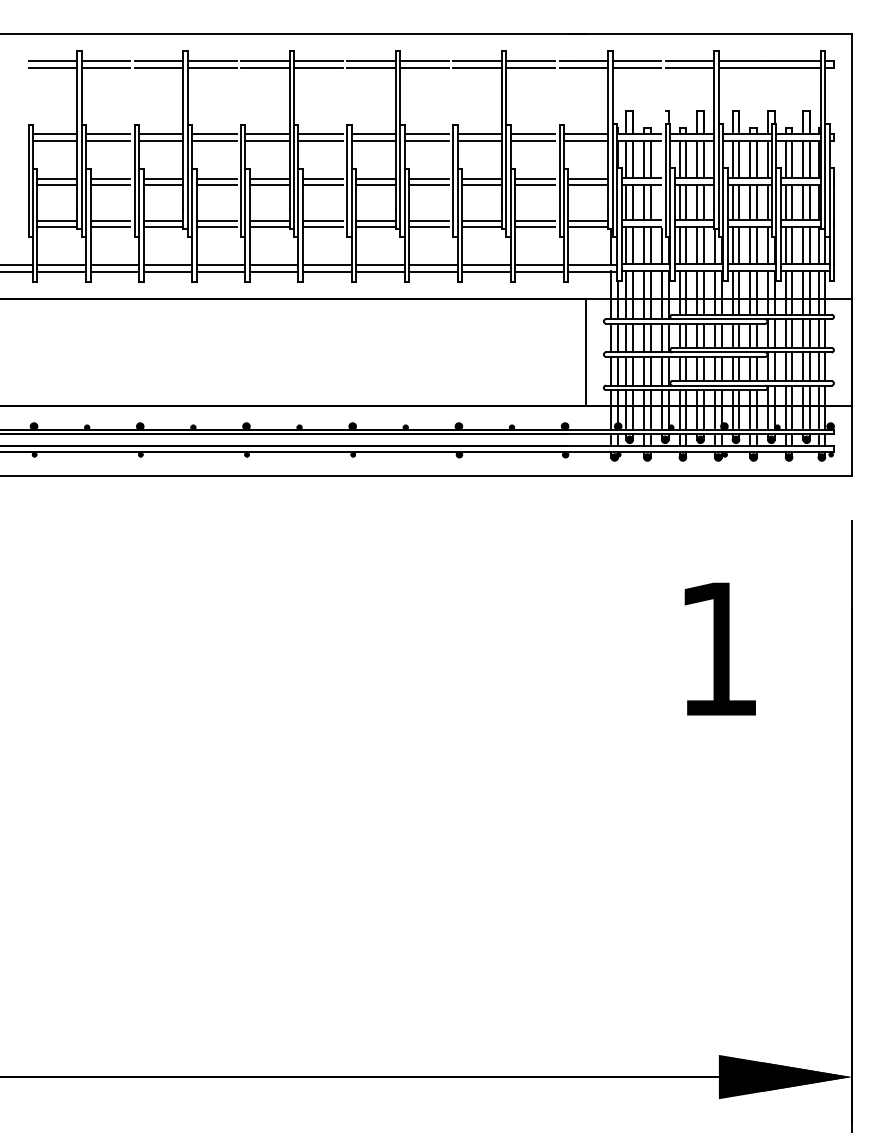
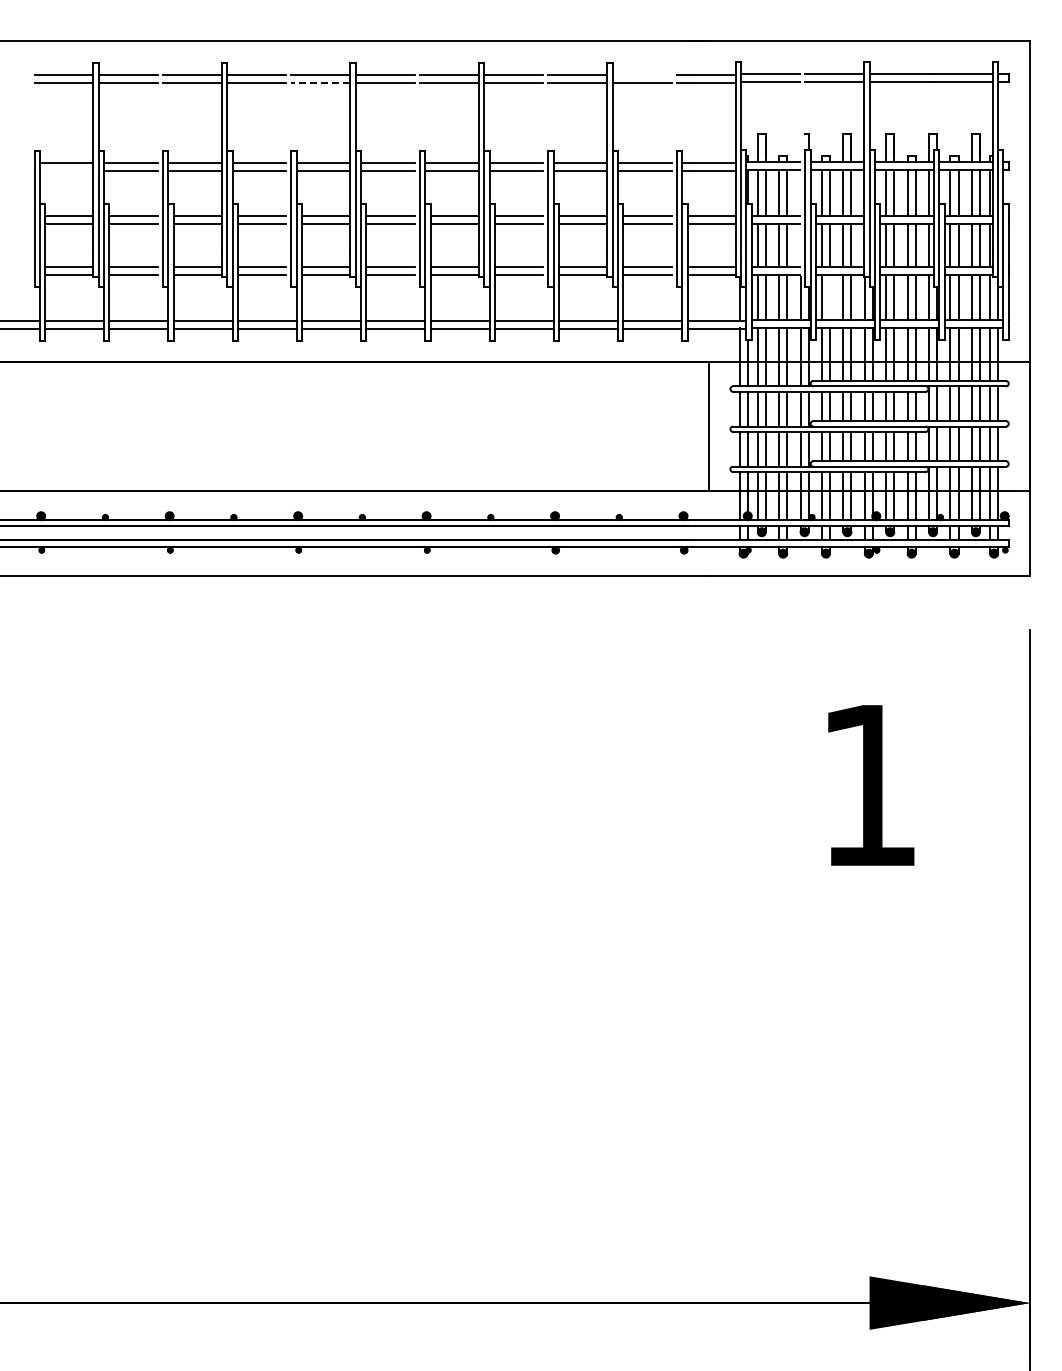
line: (530, 61) -> (641, 74), removed
line: (264, 67) -> (320, 82), solid -> dashed
line: (54, 140) -> (66, 170), removed
line: (686, 245) -> (830, 297), removed

